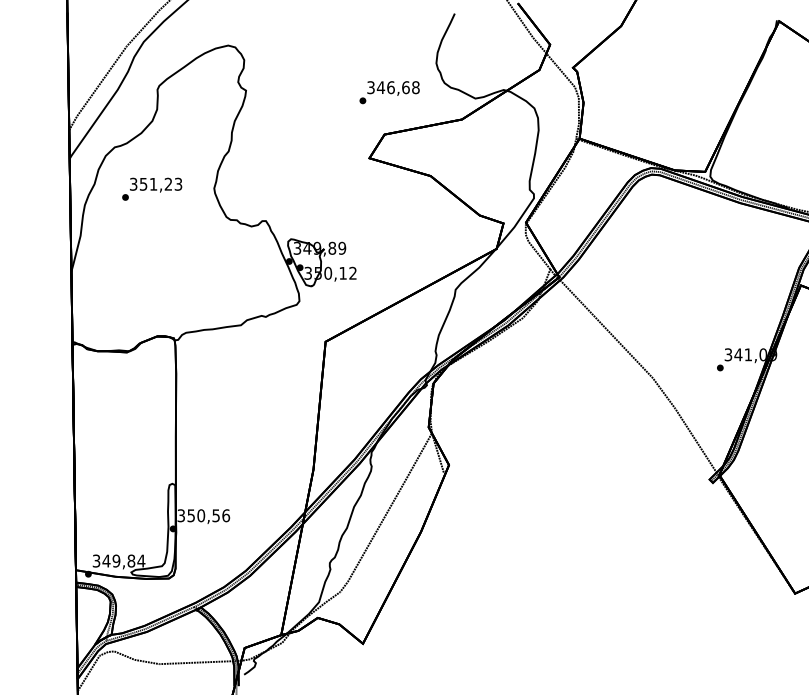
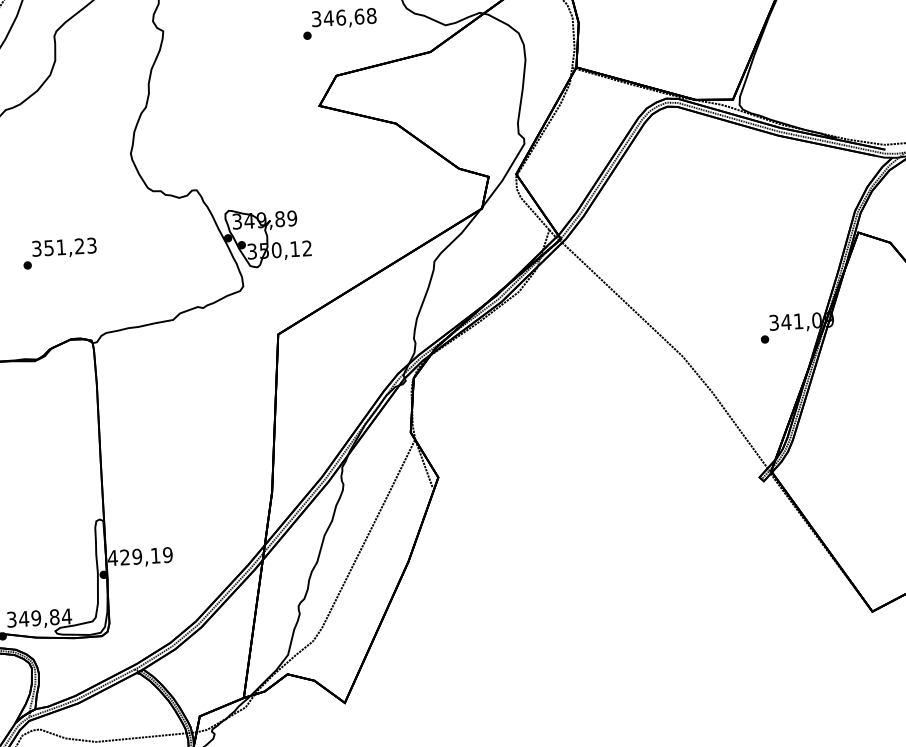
text: (152, 188) -> (60, 252), moved
text: (203, 515) -> (140, 556), 350,56 -> 429,19

